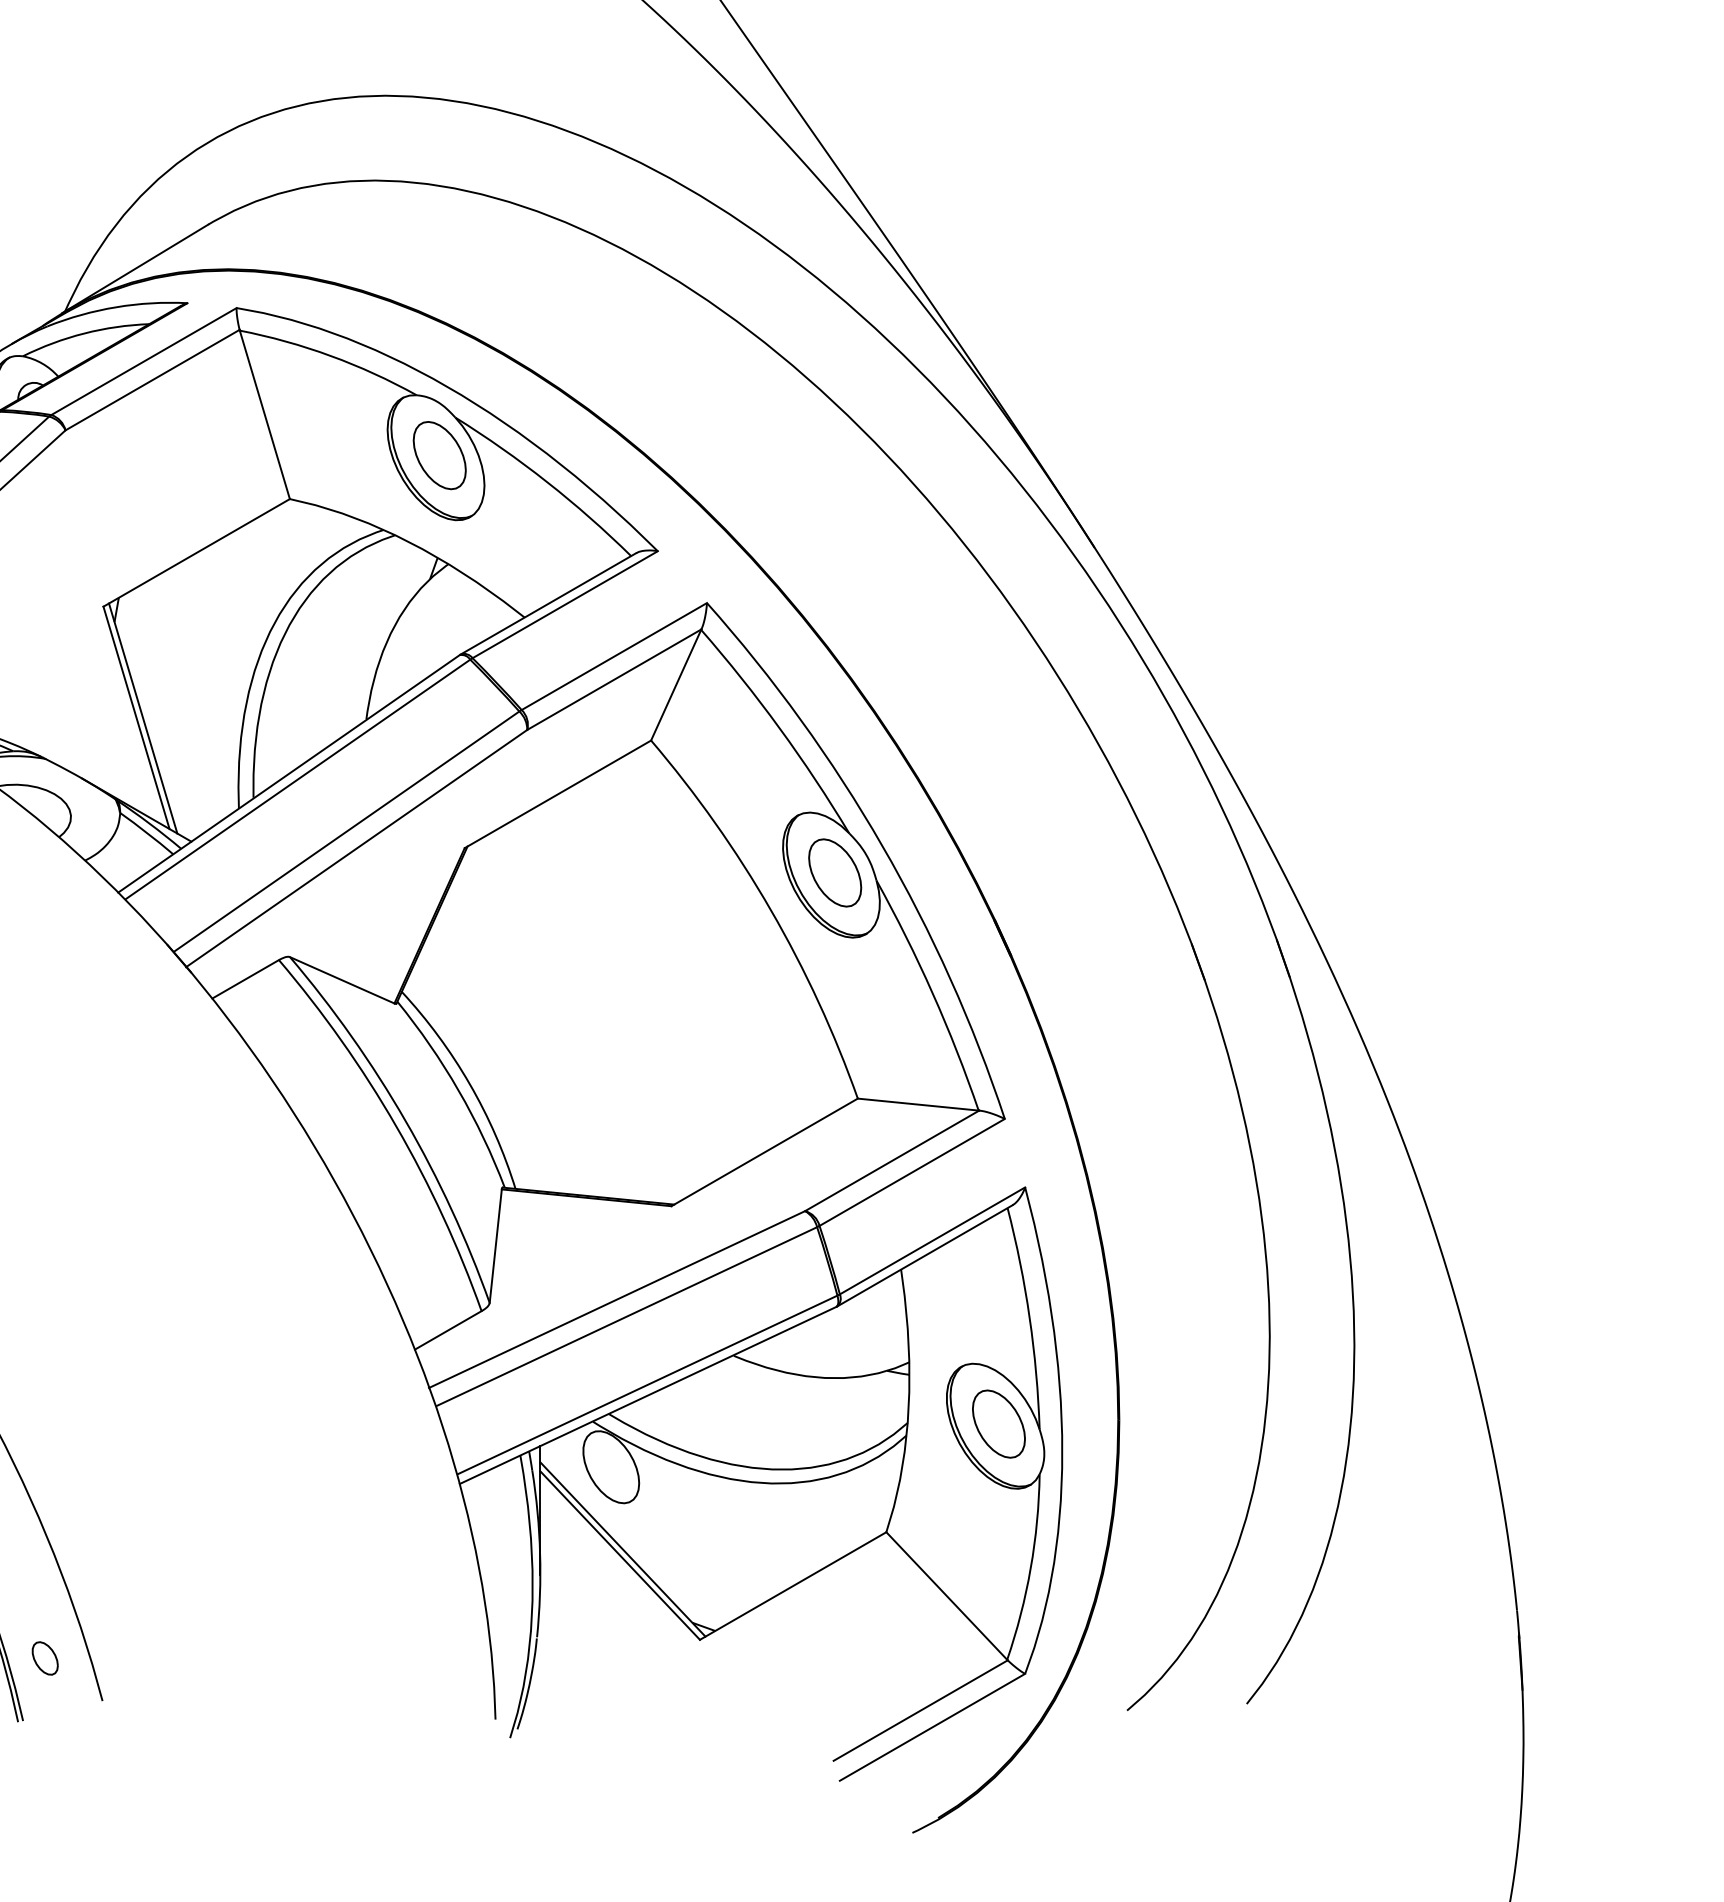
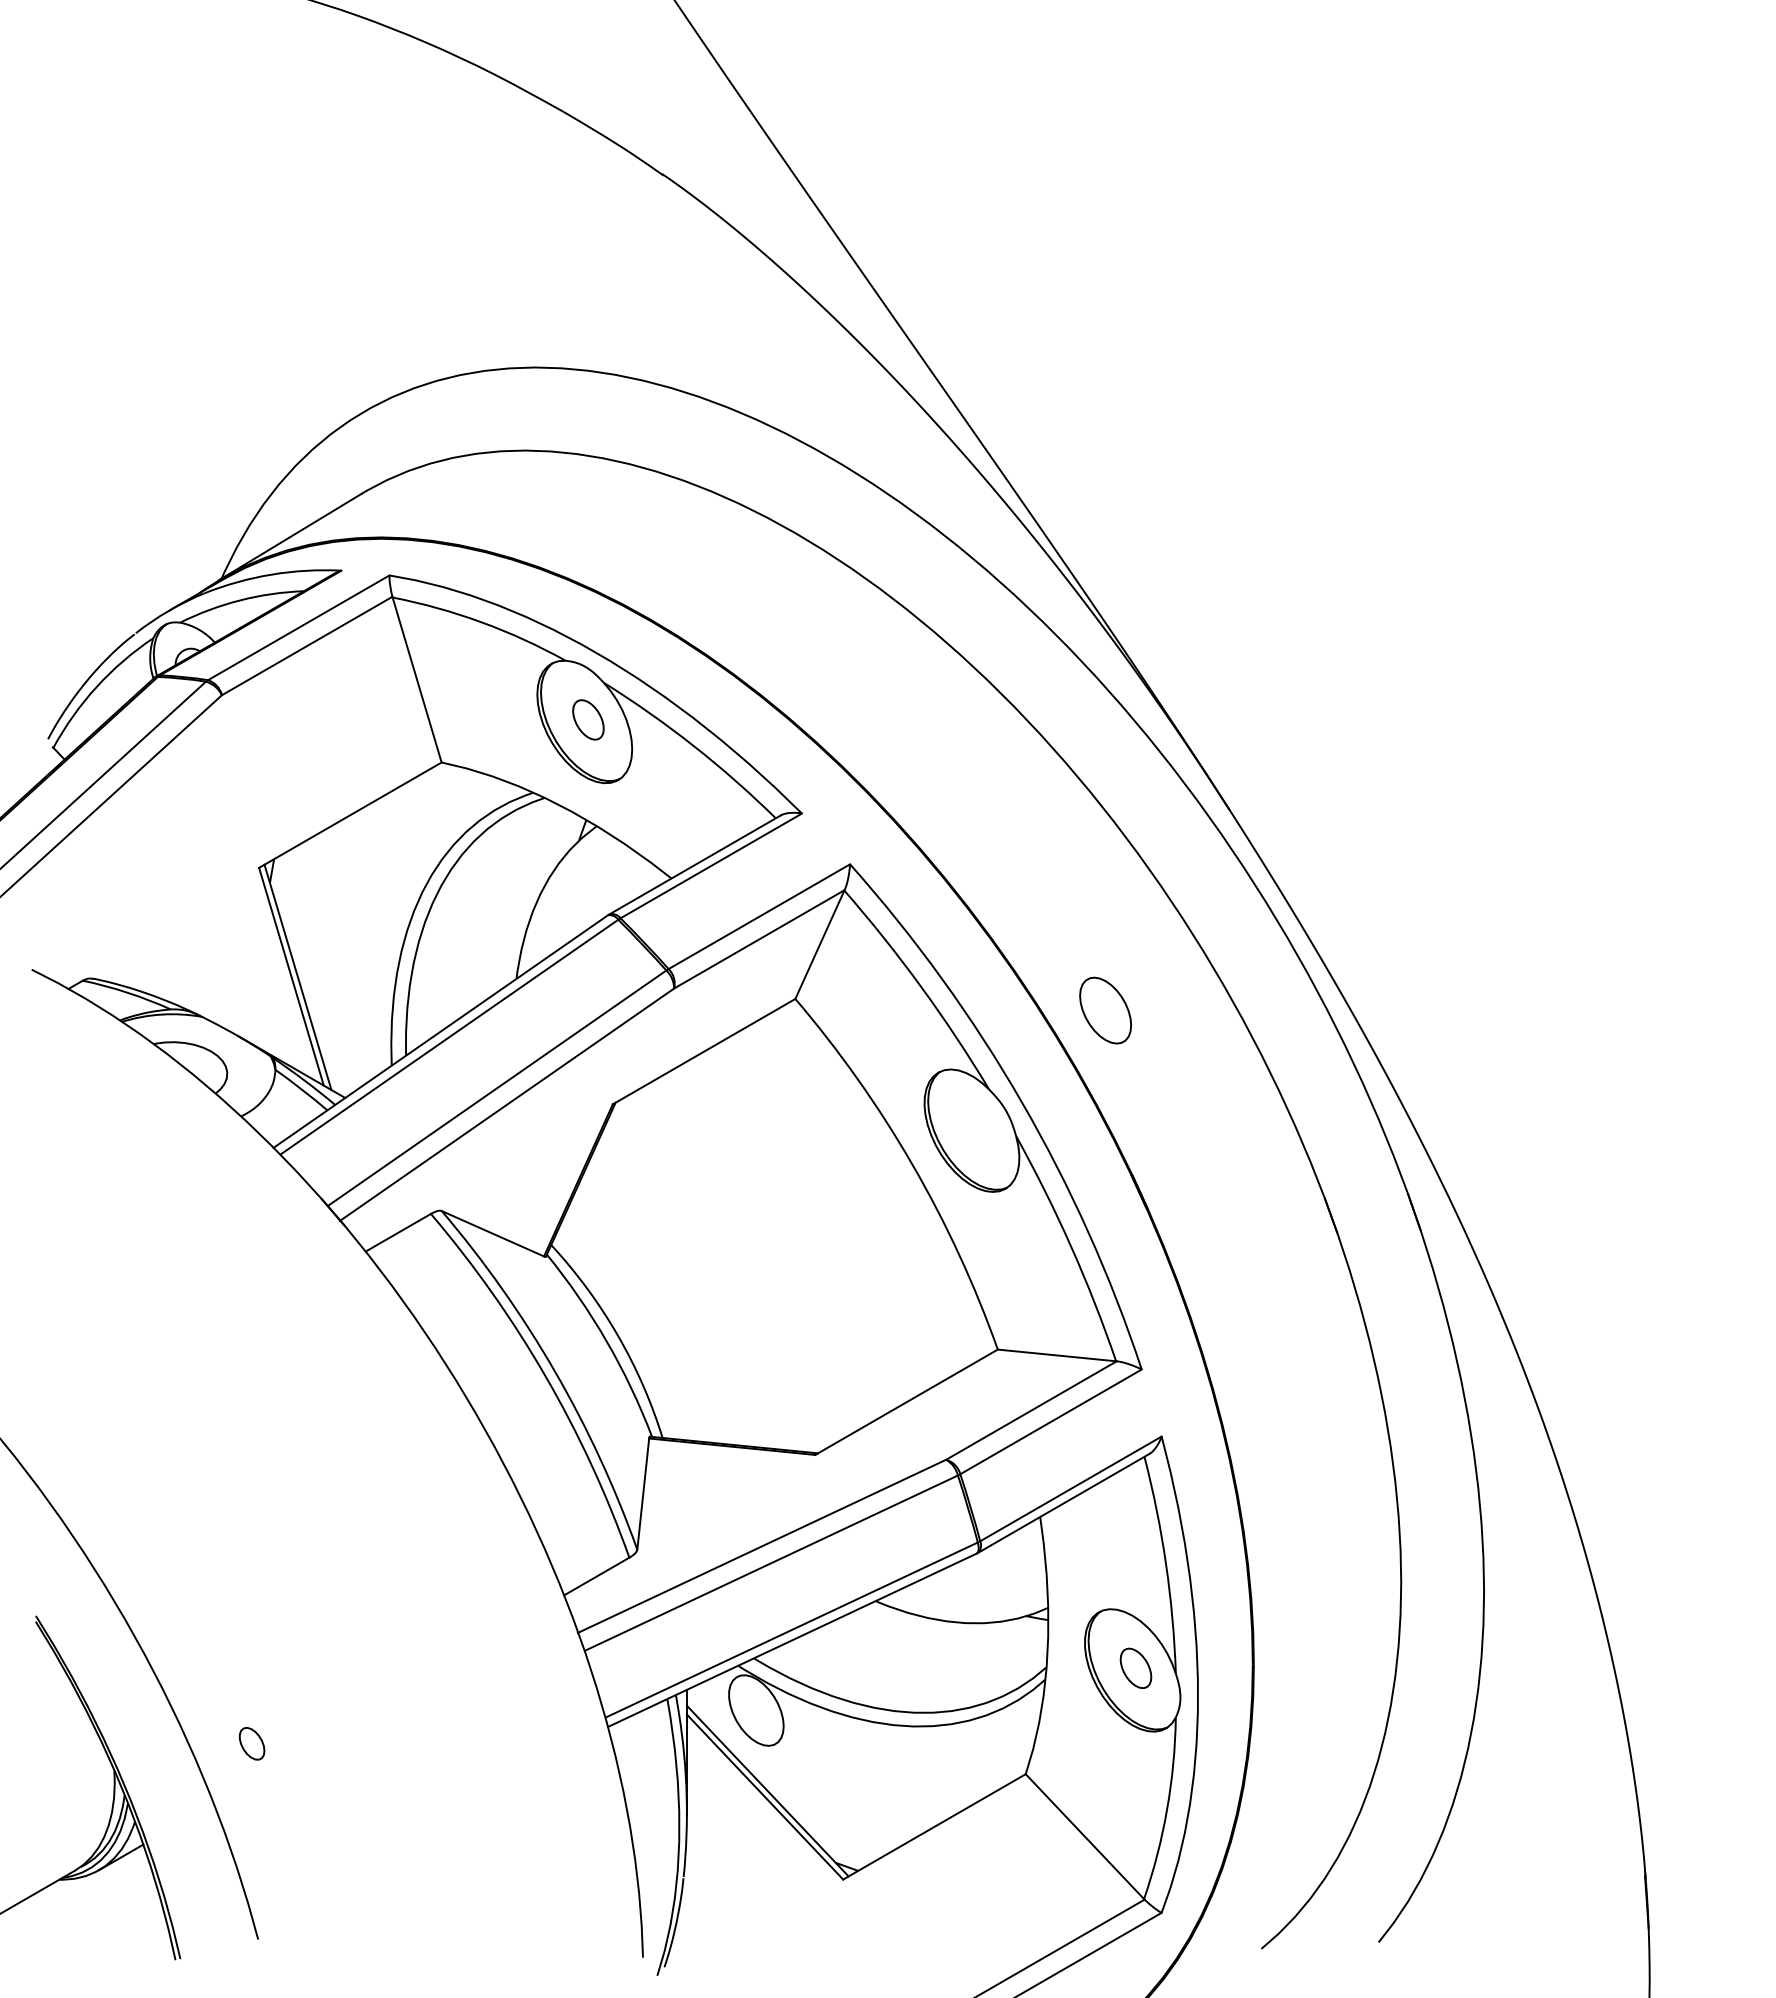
part: (439, 455) -> (588, 719), size x0.6
part: (835, 872) -> (1105, 1010), moved
part: (998, 1424) -> (1135, 1668), size x0.6
part: (45, 1658) -> (252, 1743), moved

